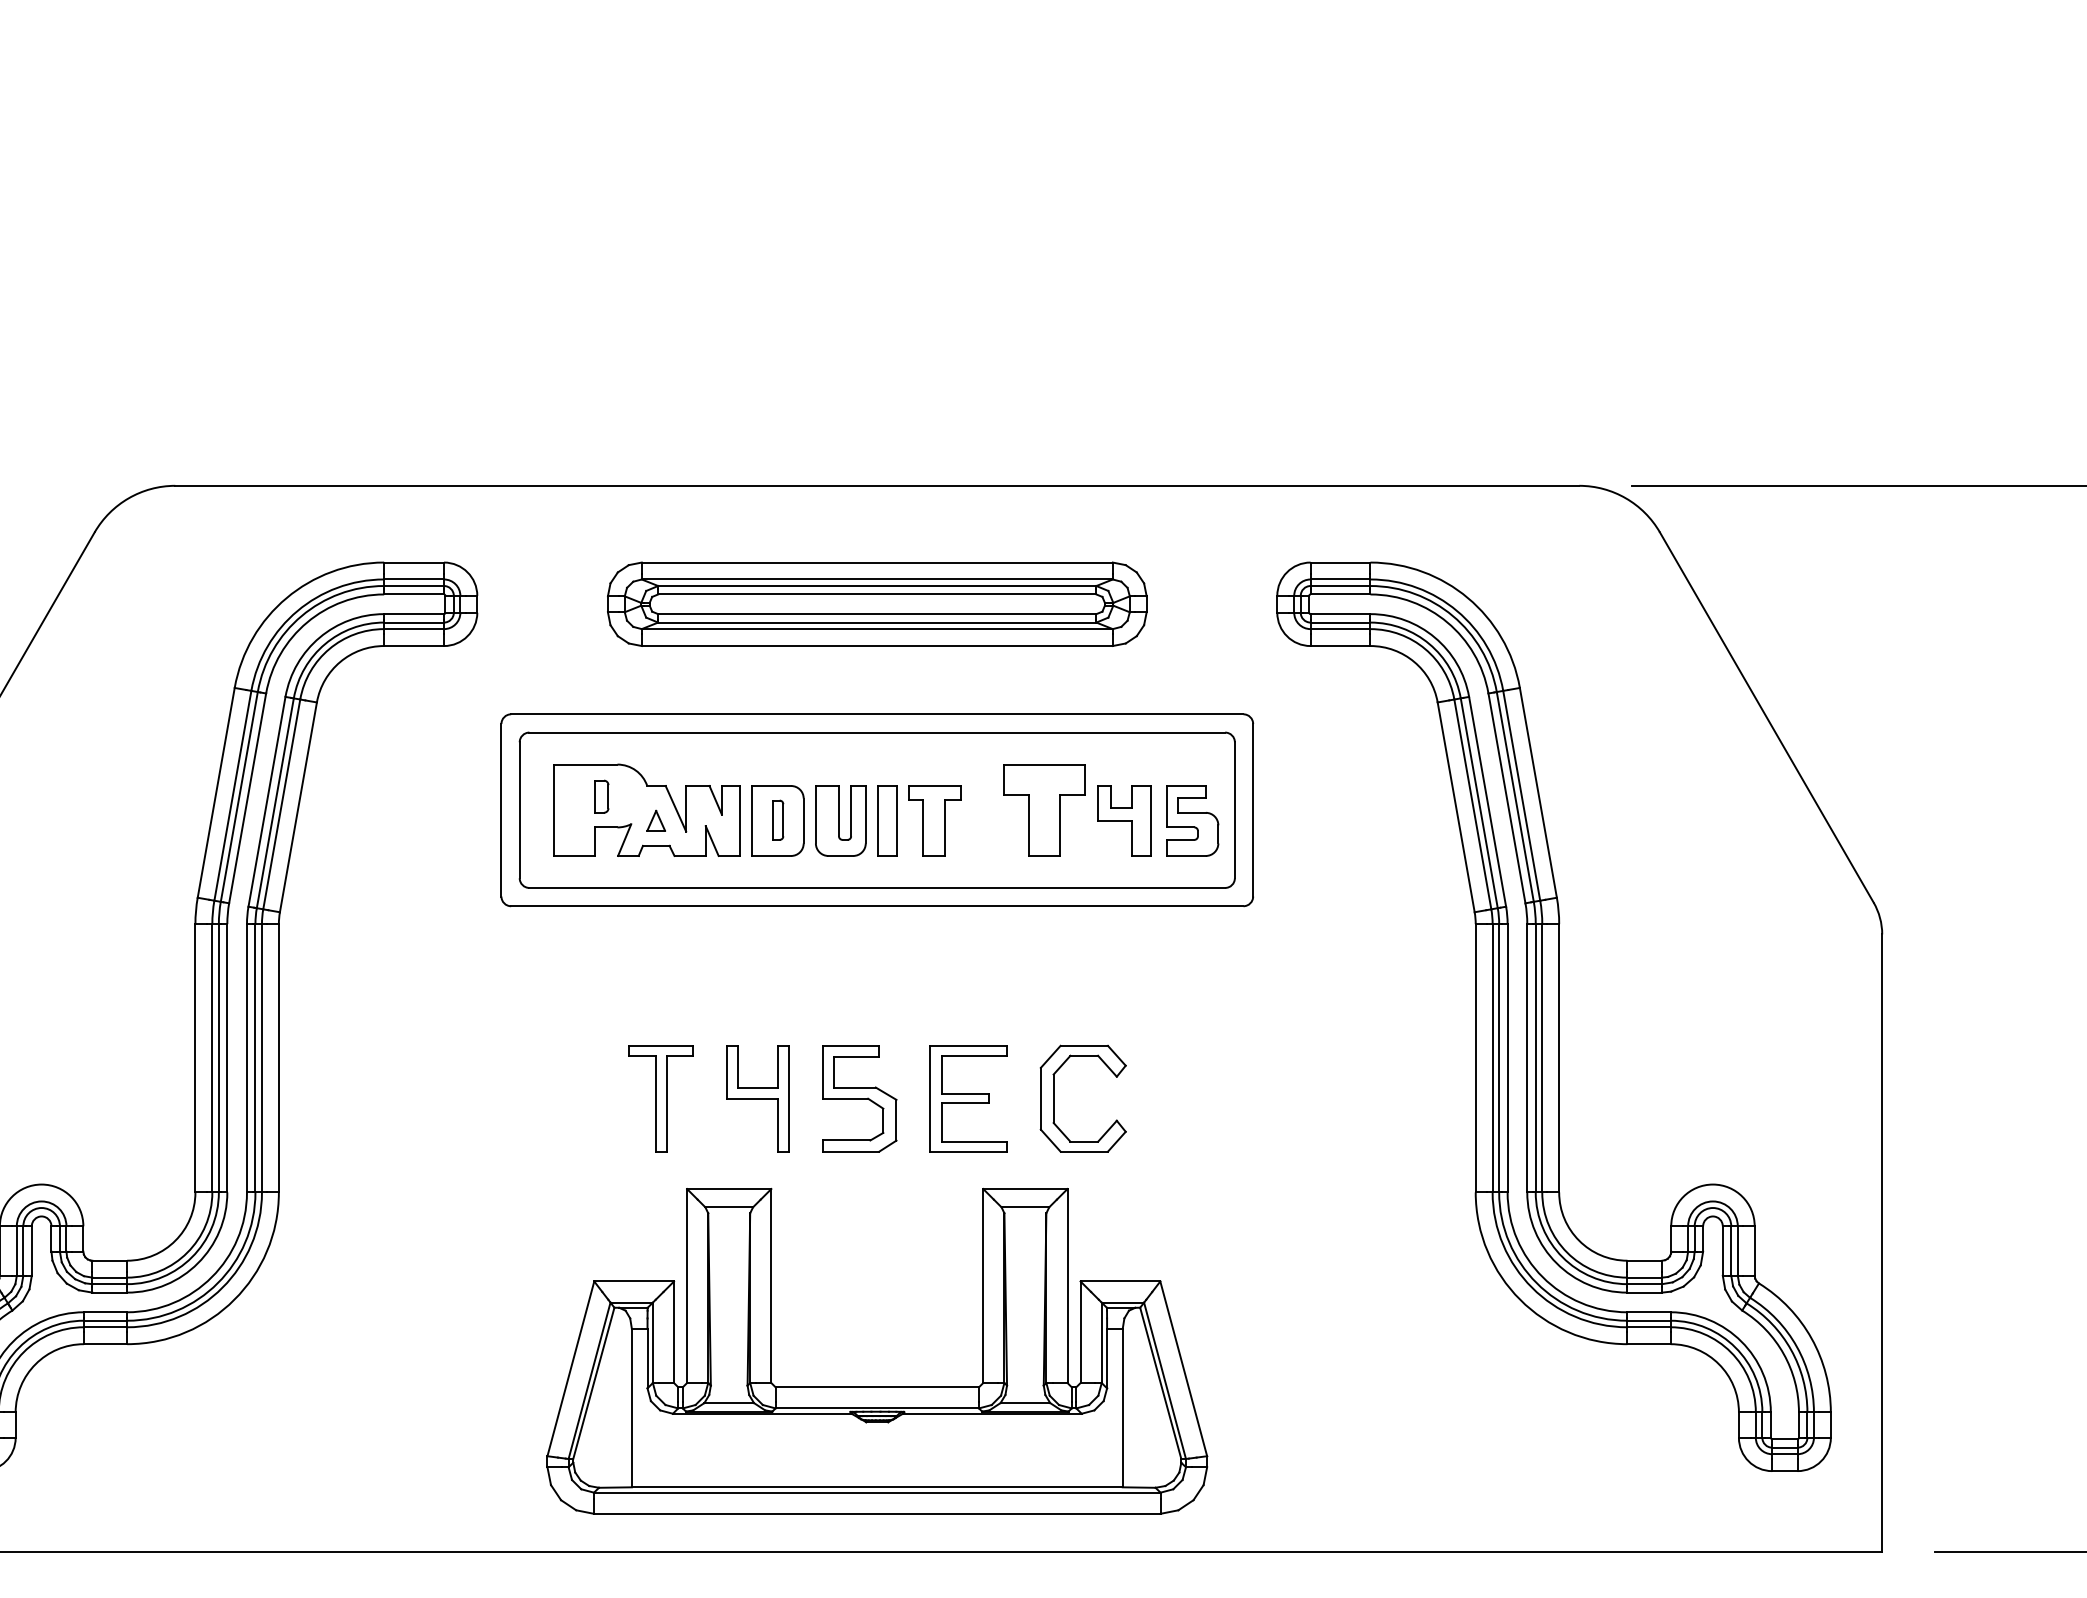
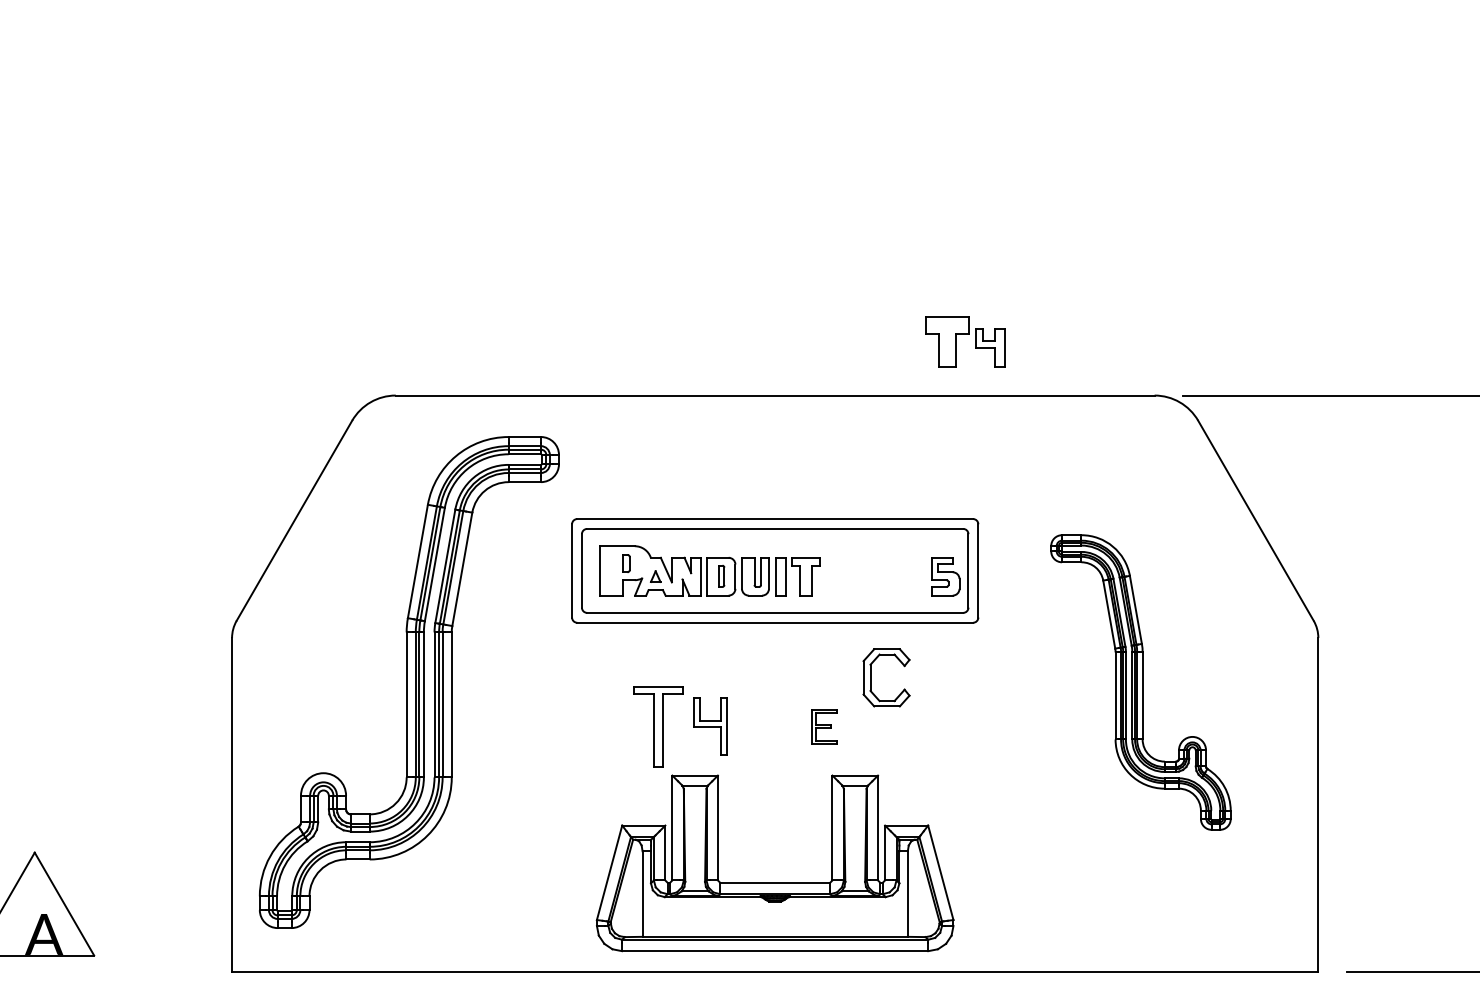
part: (876, 604) -> (774, 459), removed
part: (1077, 796) -> (965, 334), moved
part: (1553, 1016) -> (1140, 682), size x0.6
part: (661, 1098) -> (658, 726), size x1.4
part: (859, 1098) -> (765, 726), removed
part: (968, 1098) -> (824, 726), size x0.6
part: (1055, 1098) -> (871, 677), moved

